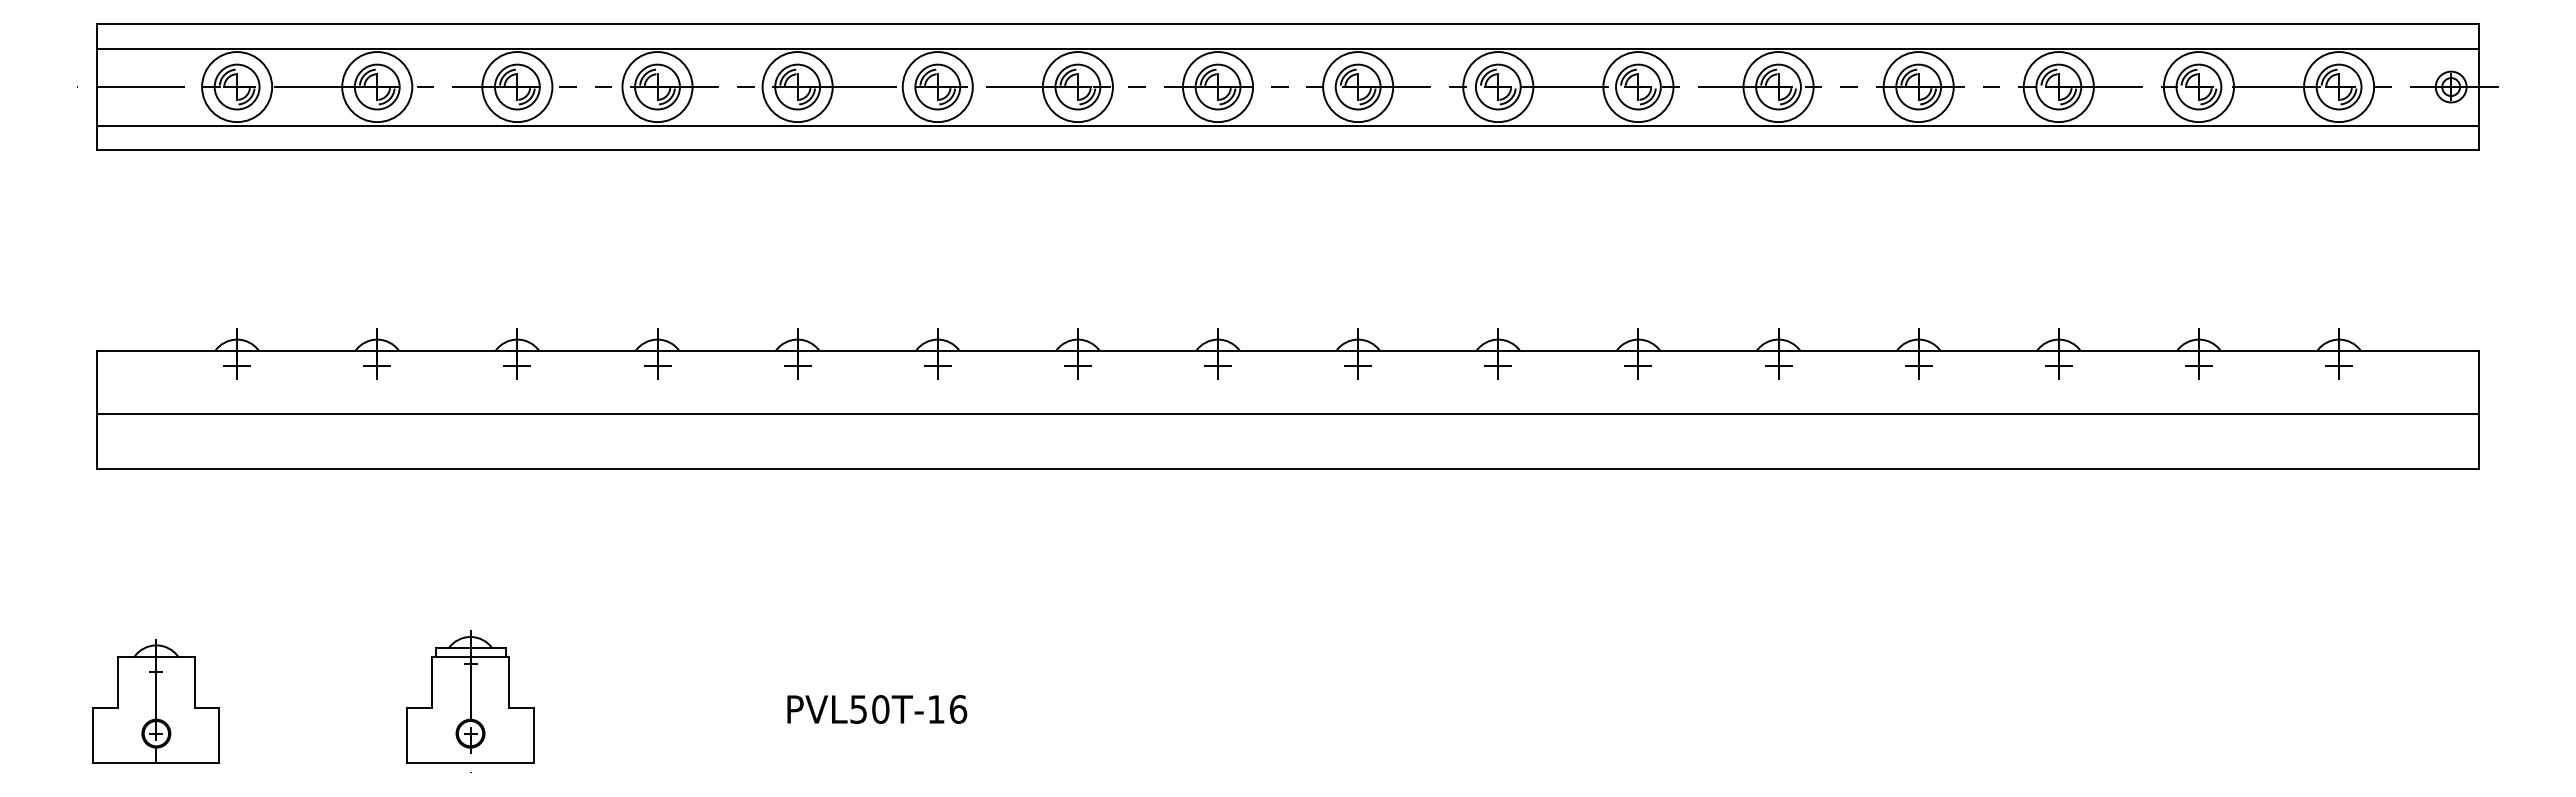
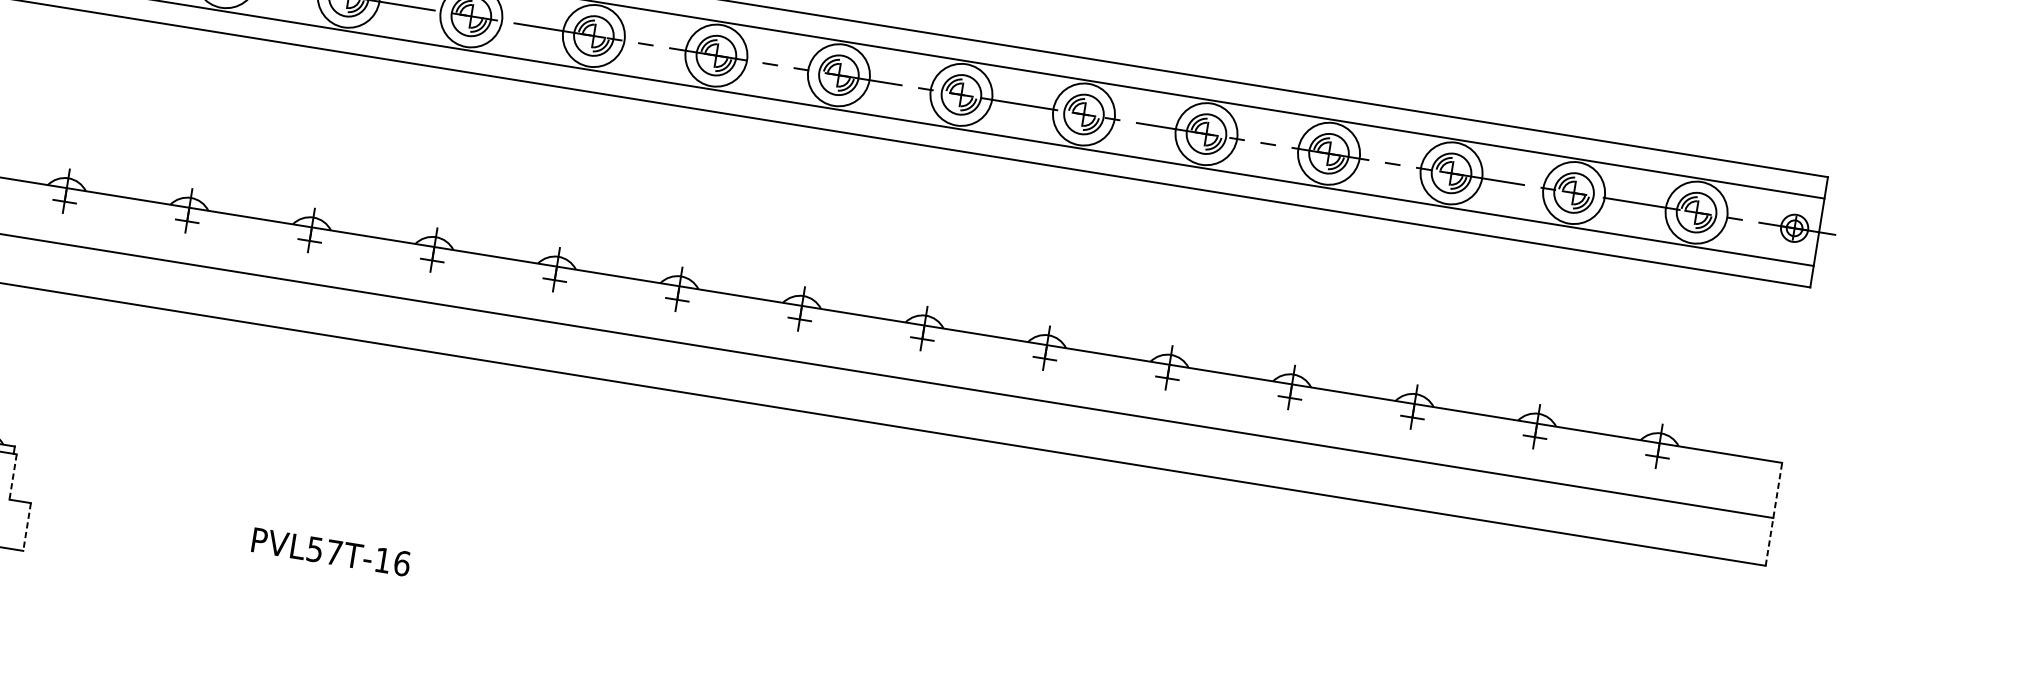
line: (2479, 409) -> (1774, 514), solid -> dashed
line: (509, 682) -> (13, 477), solid -> dashed
text: (880, 709) -> (334, 552), PVL50T-16 -> PVL57T-16
line: (533, 736) -> (26, 527), solid -> dashed

